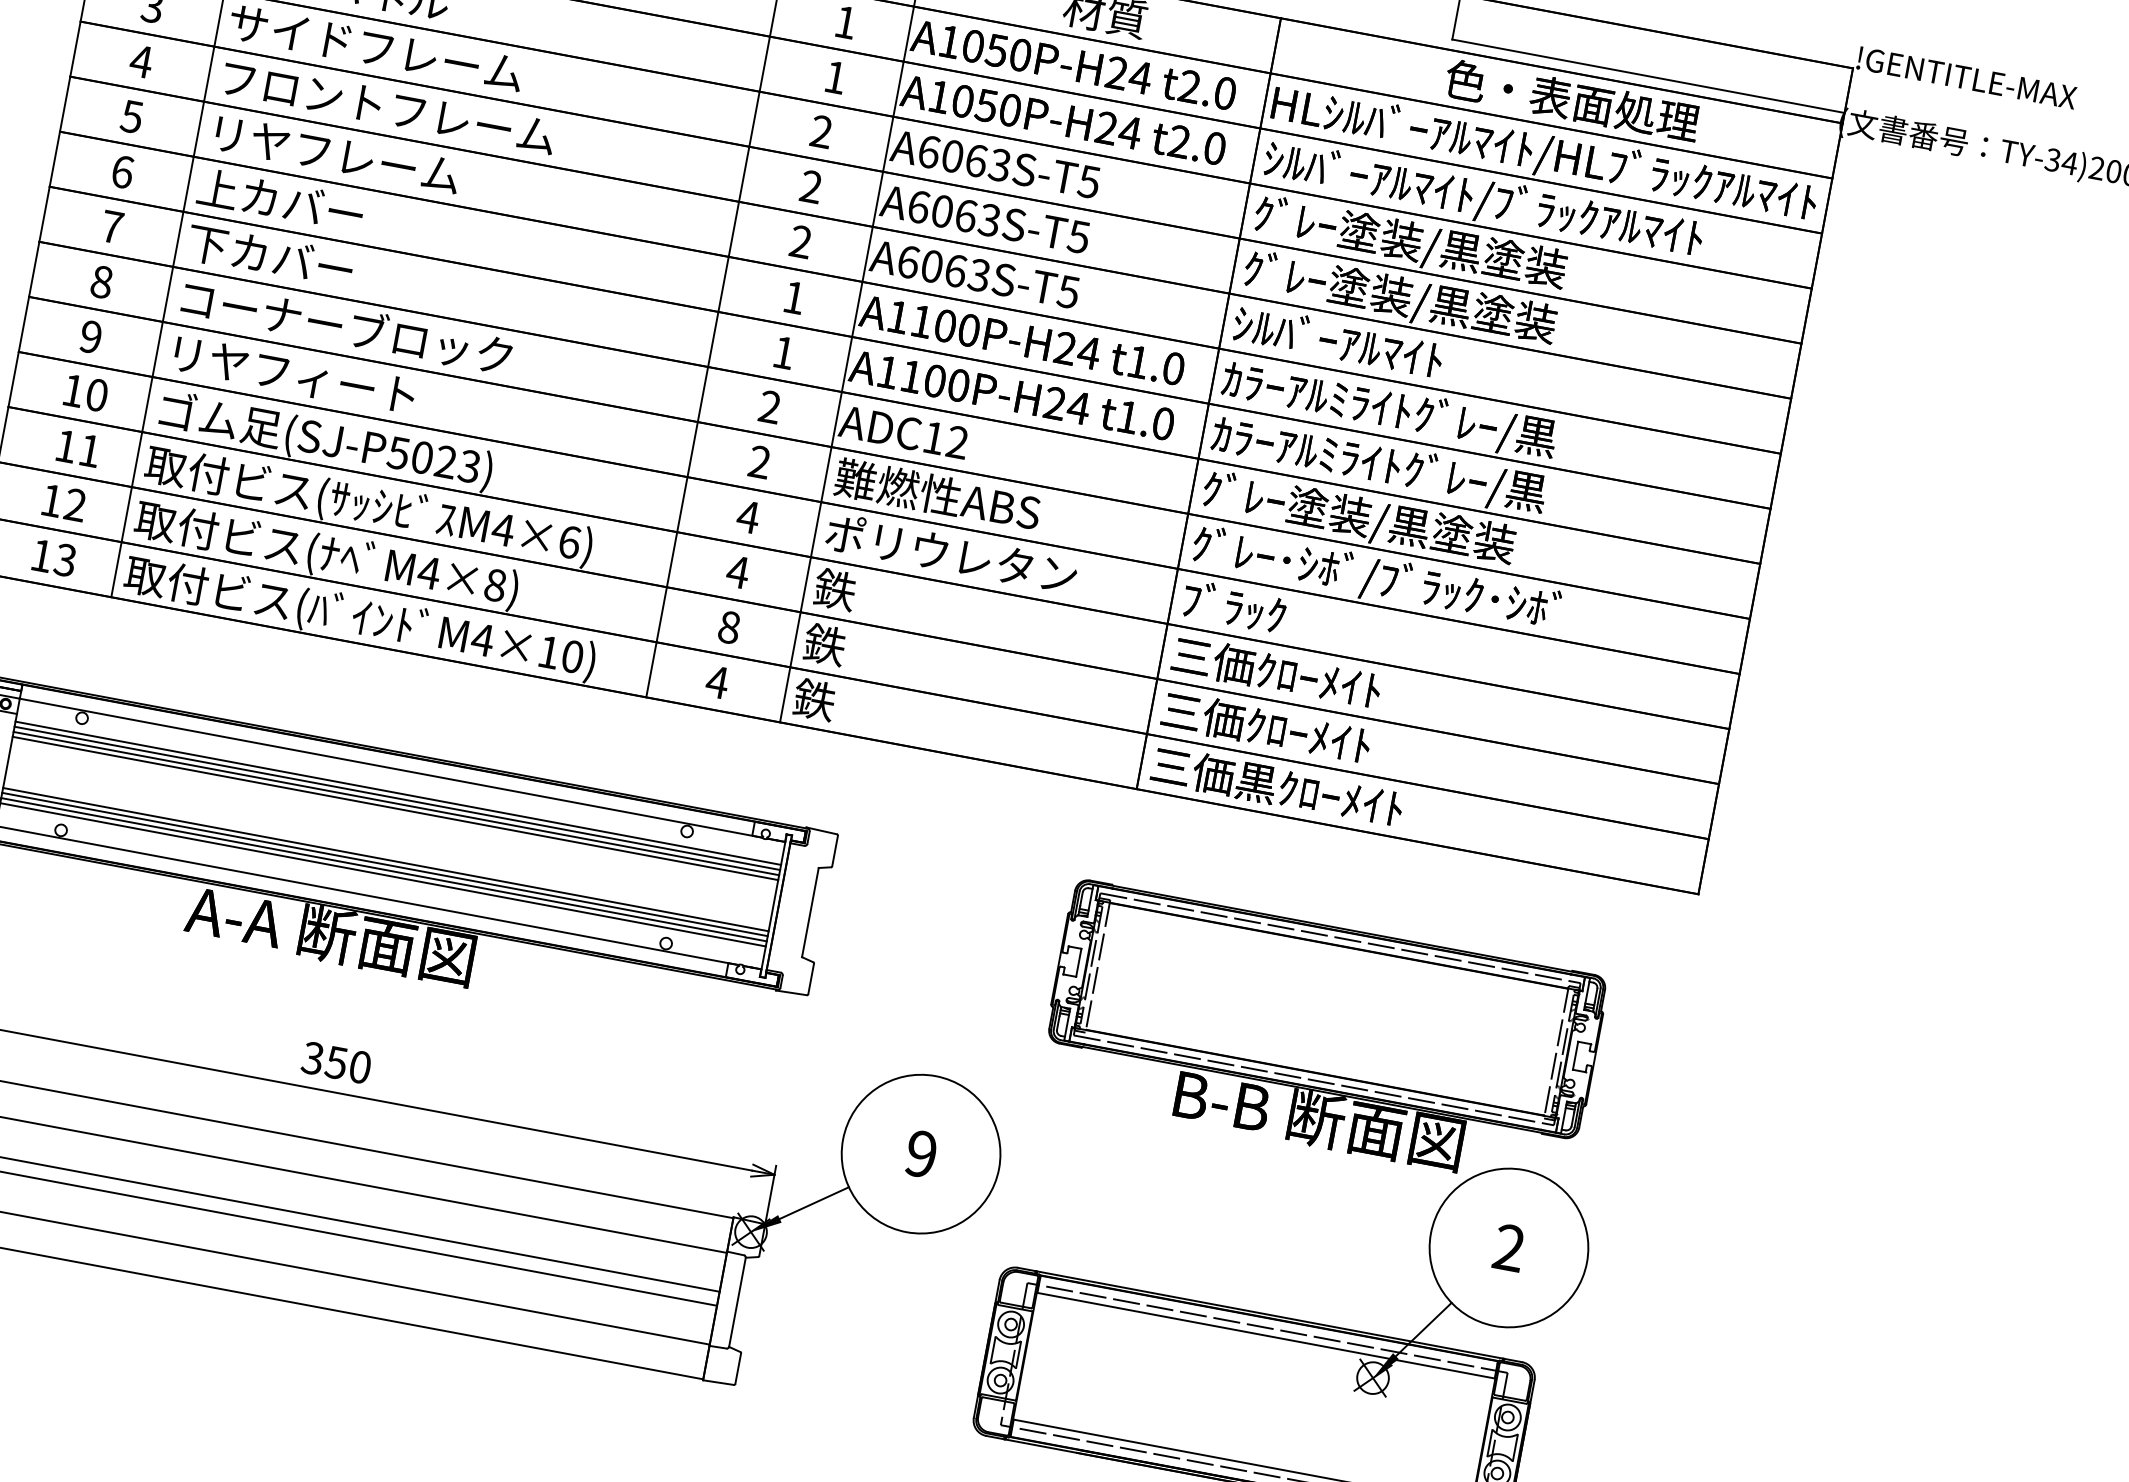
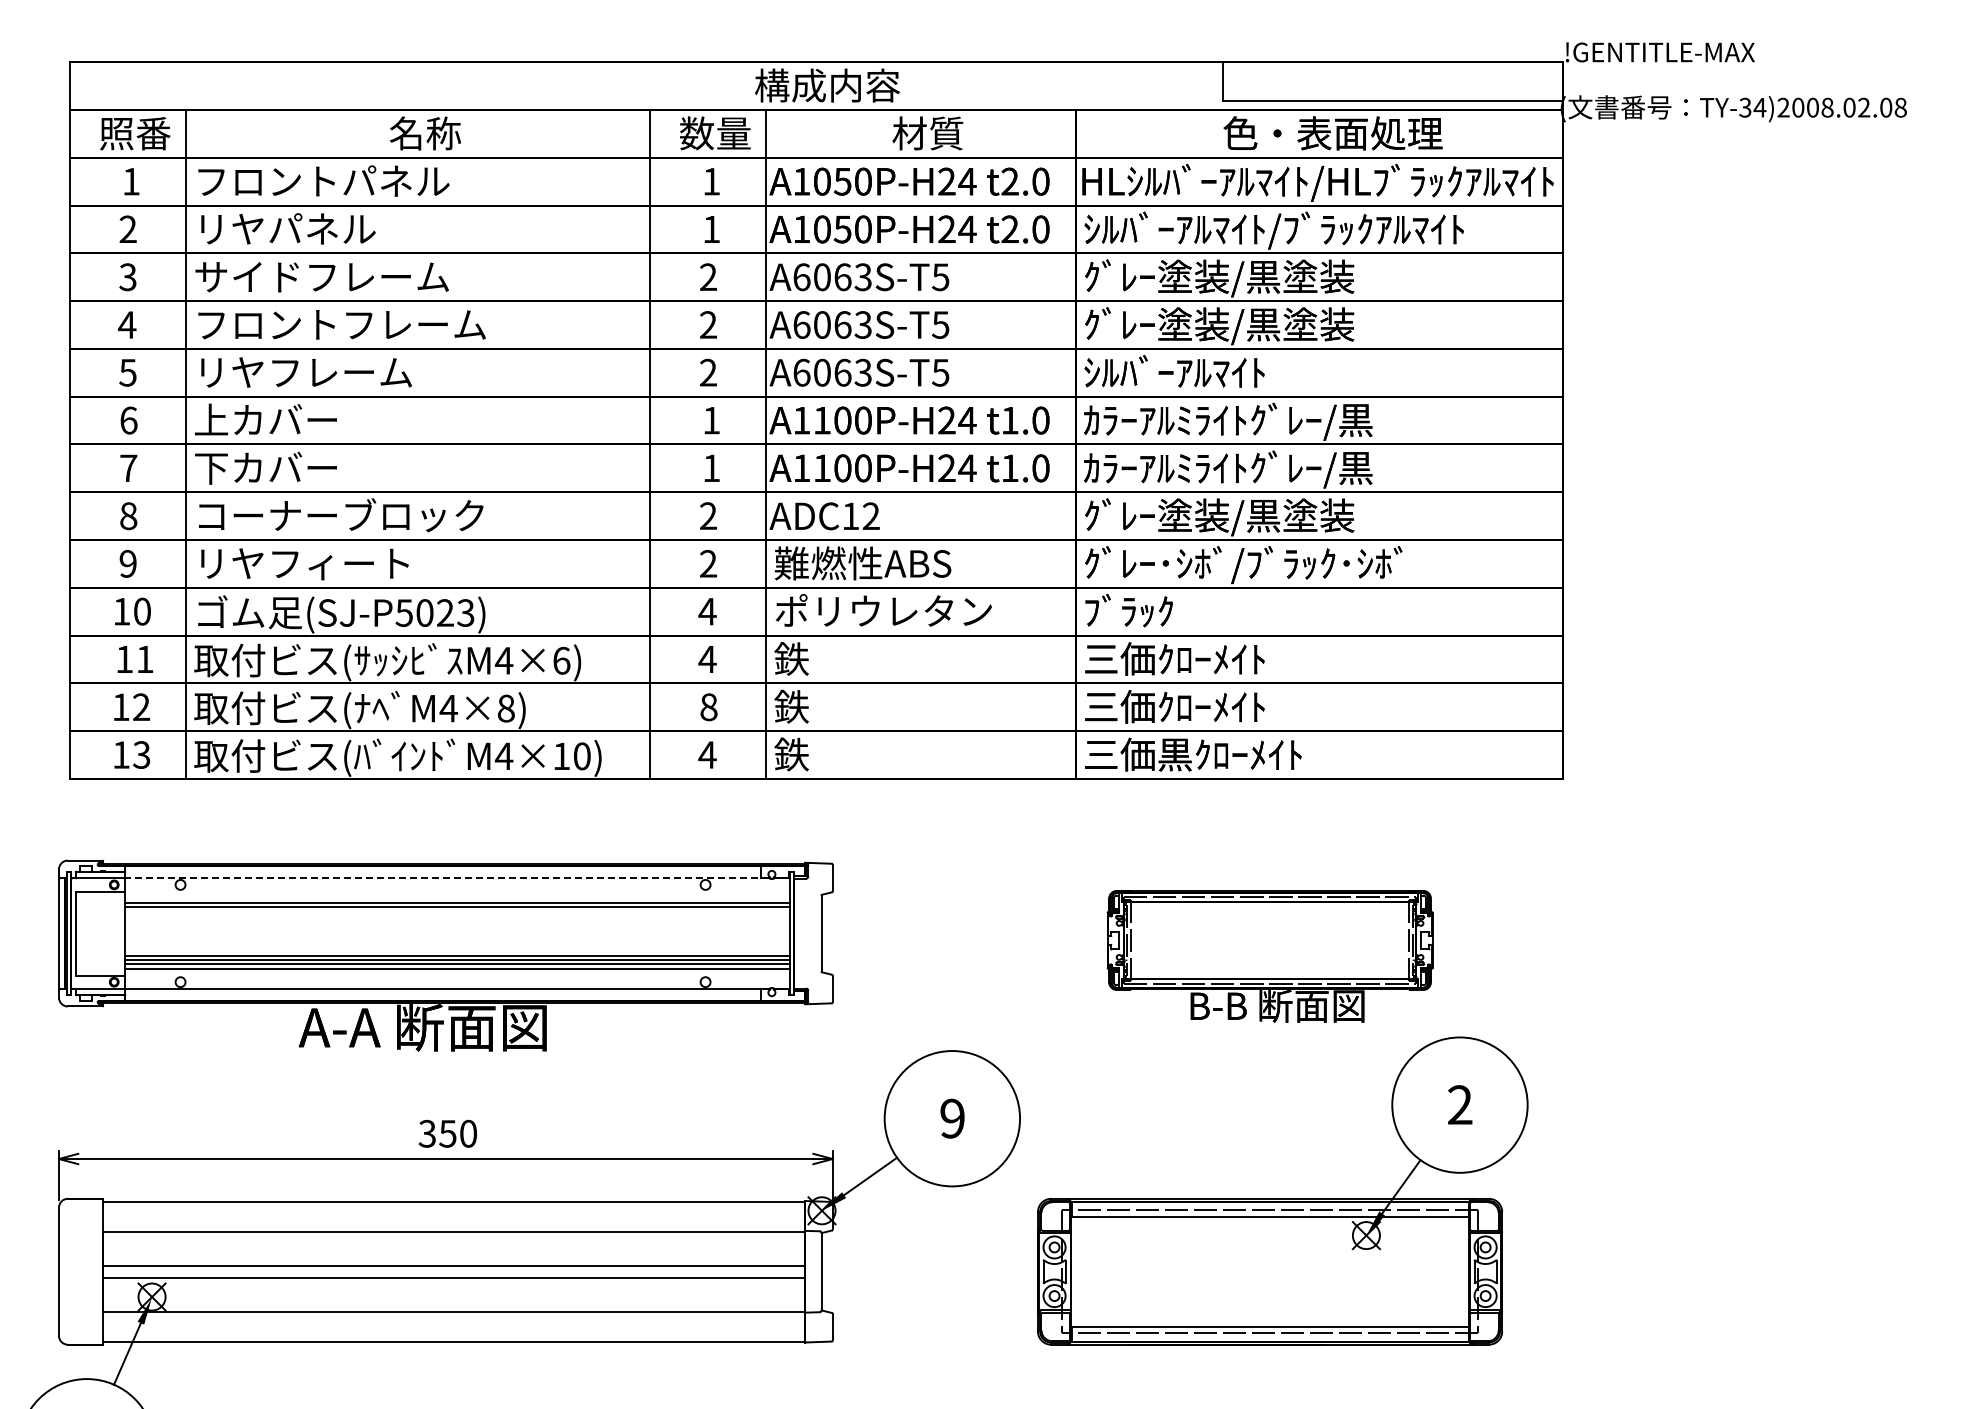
line: (389, 768) -> (446, 878), solid -> dashed
line: (398, 793) -> (457, 898), removed
line: (395, 808) -> (457, 911), removed
part: (1321, 1035) -> (1269, 956), size x0.7

